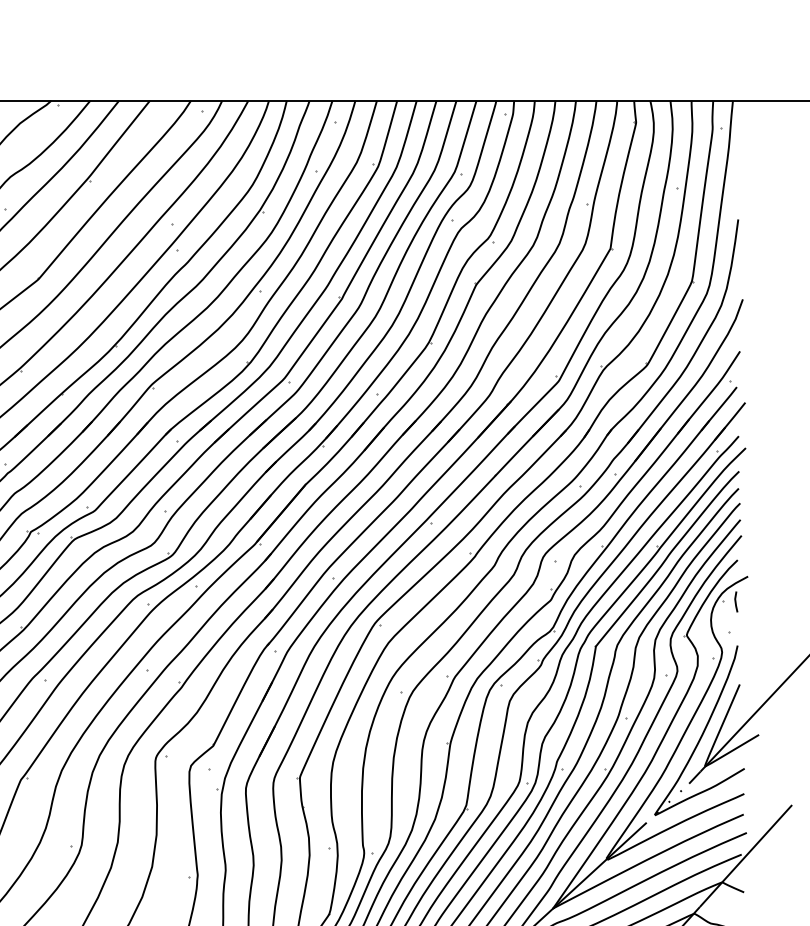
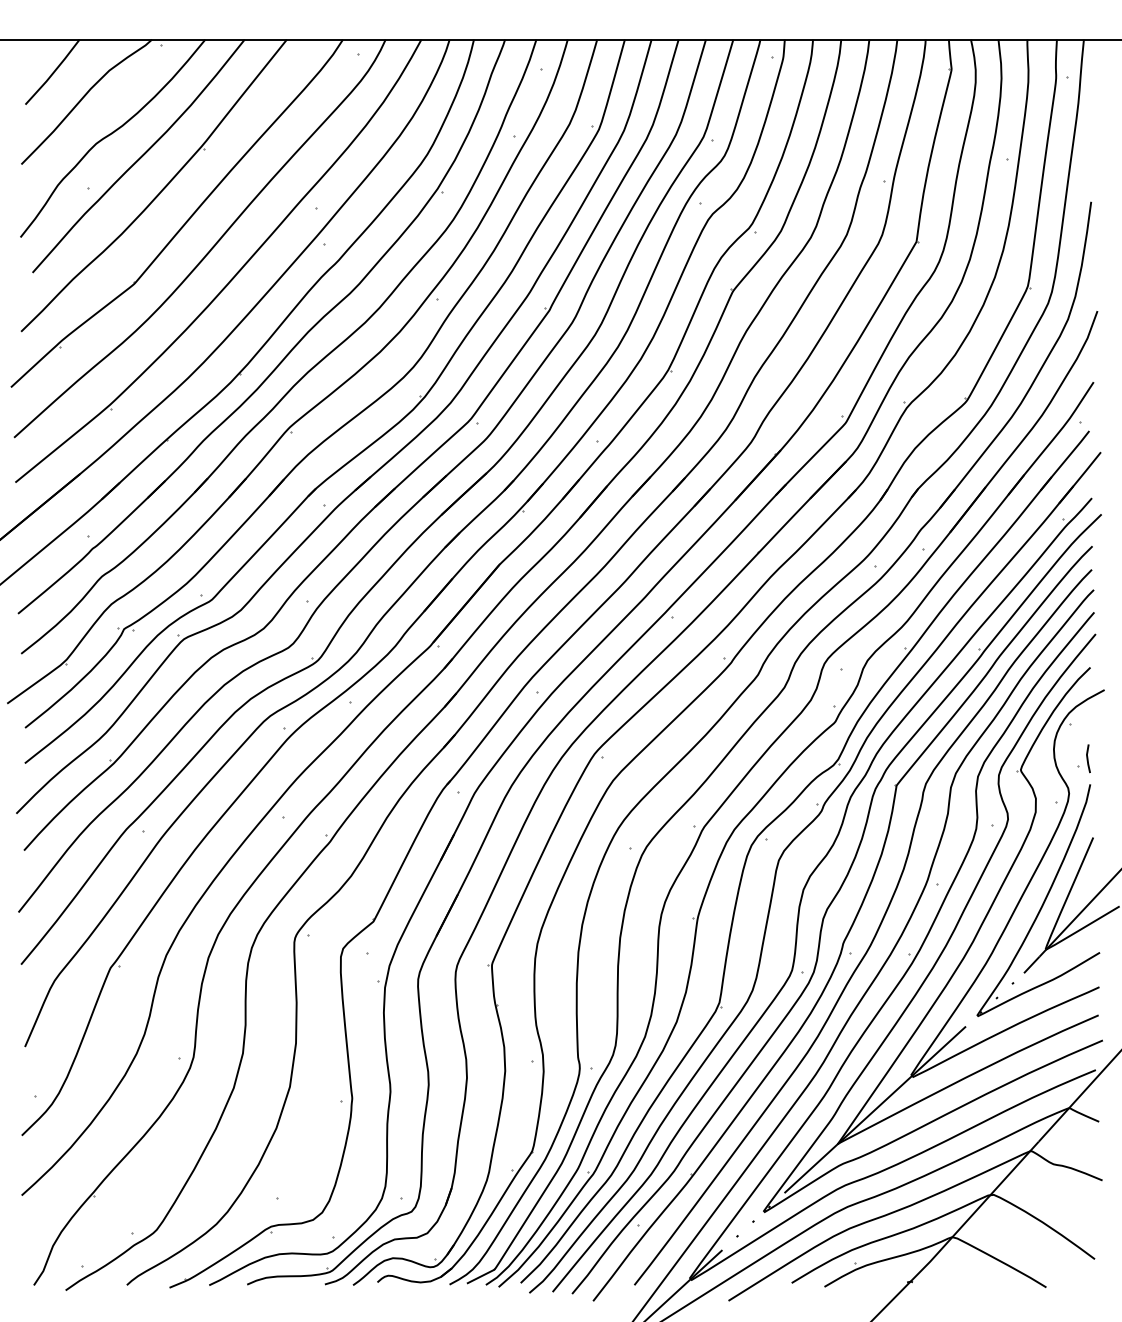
line: (736, 601) -> (1088, 758), moved

